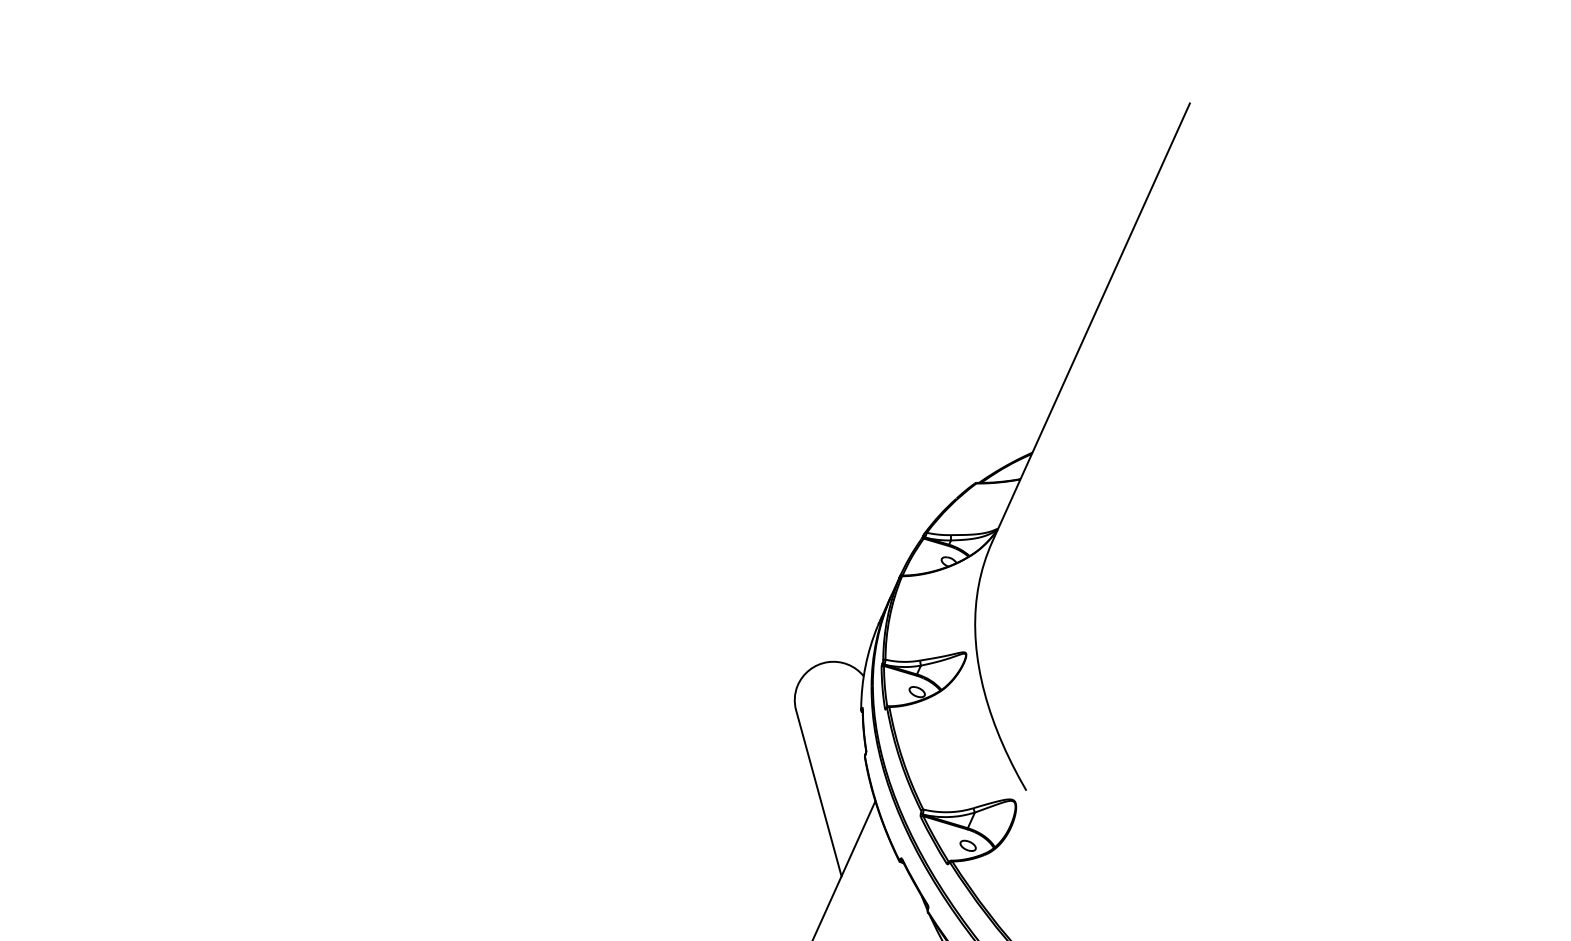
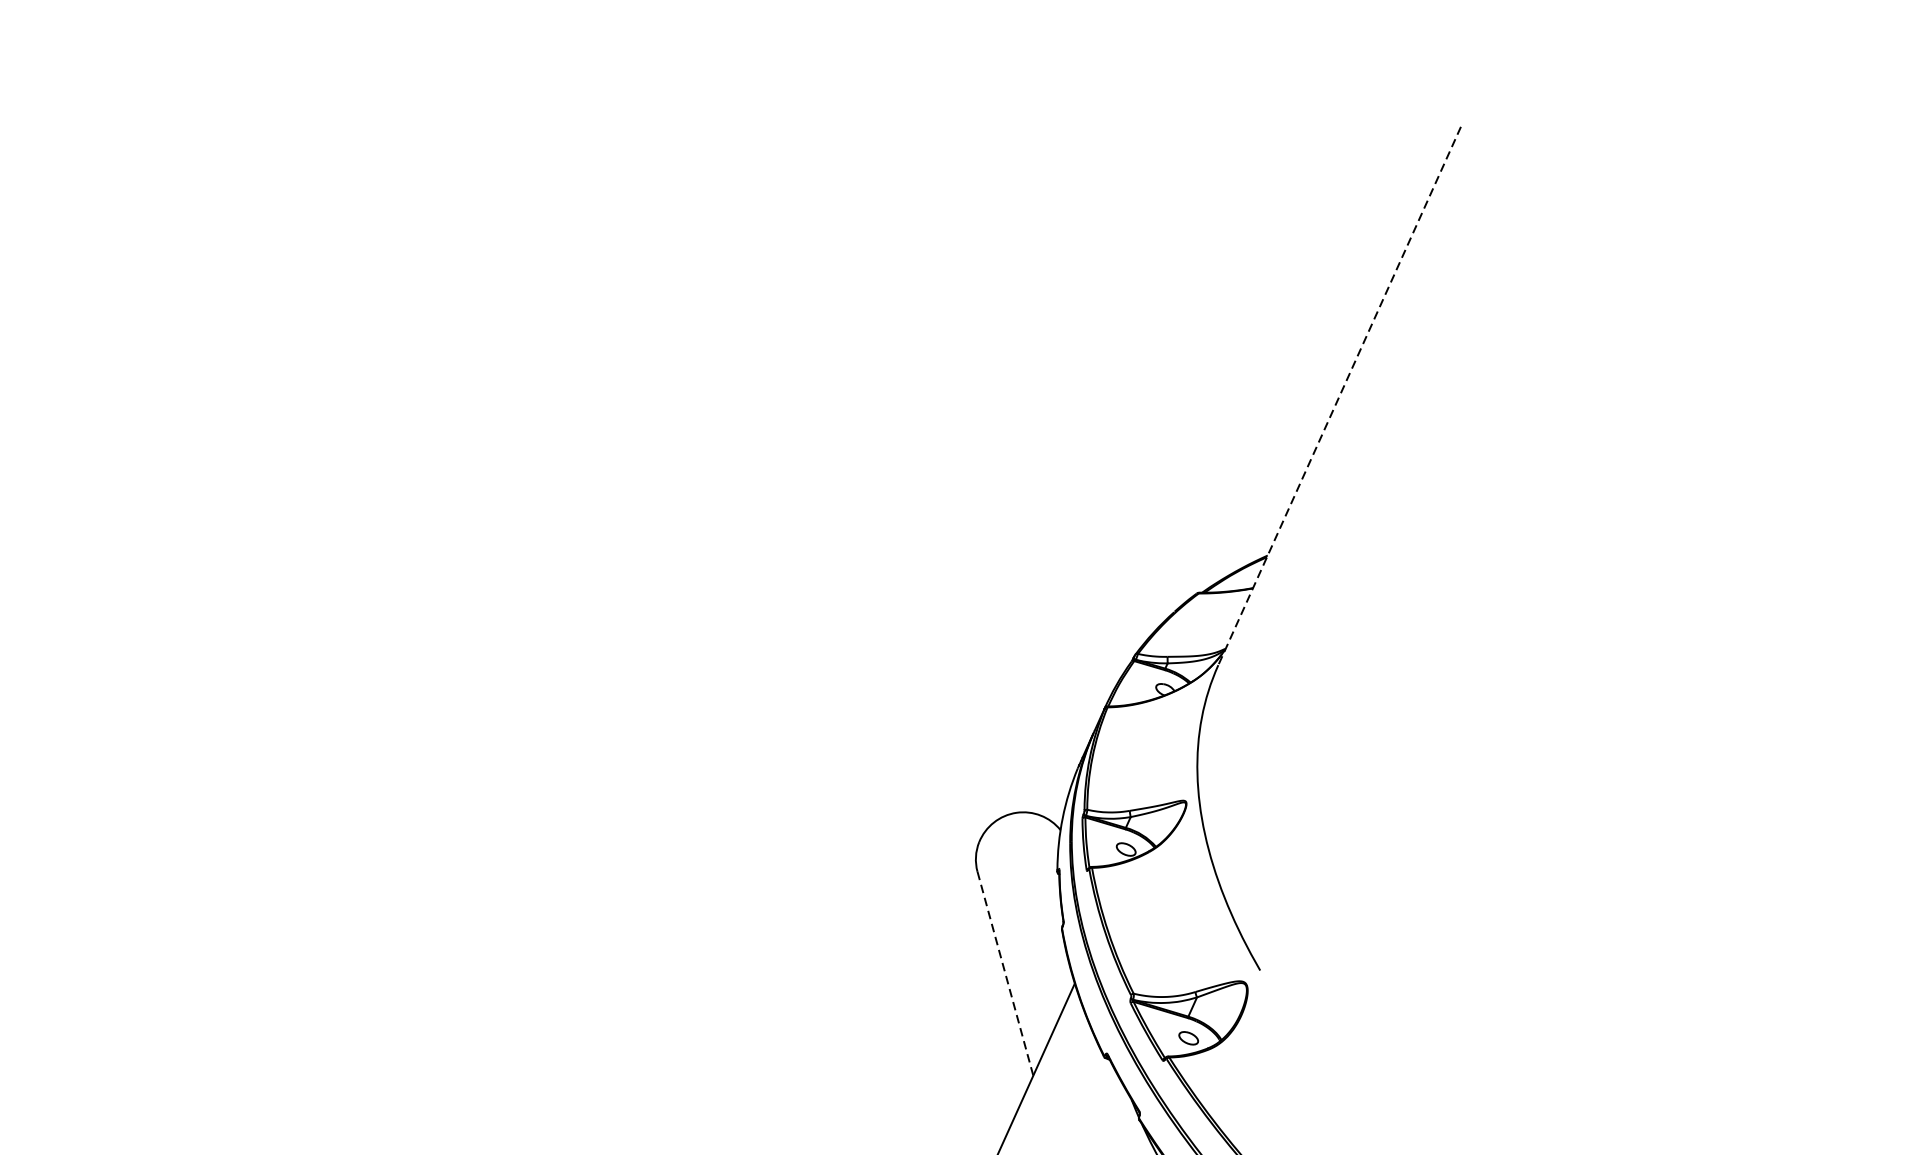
line: (1090, 323) -> (1338, 397), solid -> dashed
line: (818, 793) -> (1005, 974), solid -> dashed

